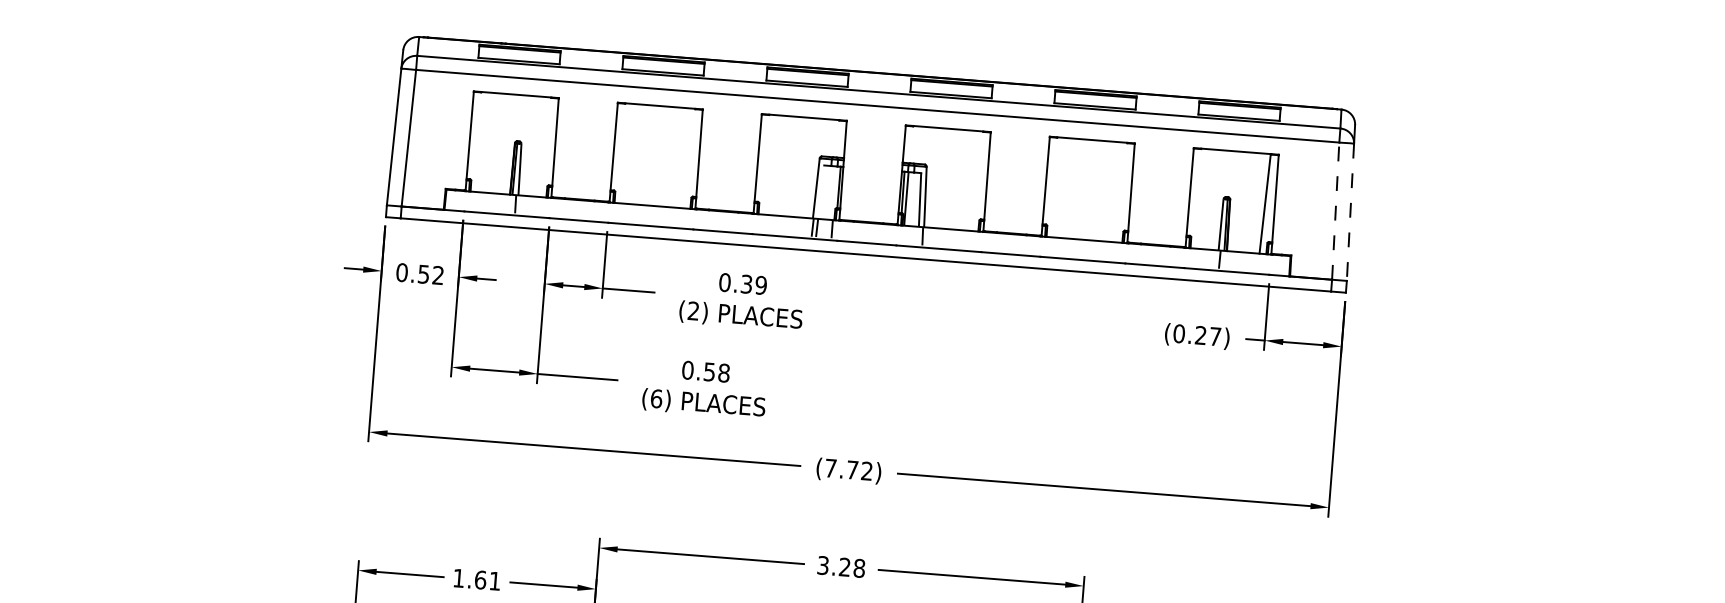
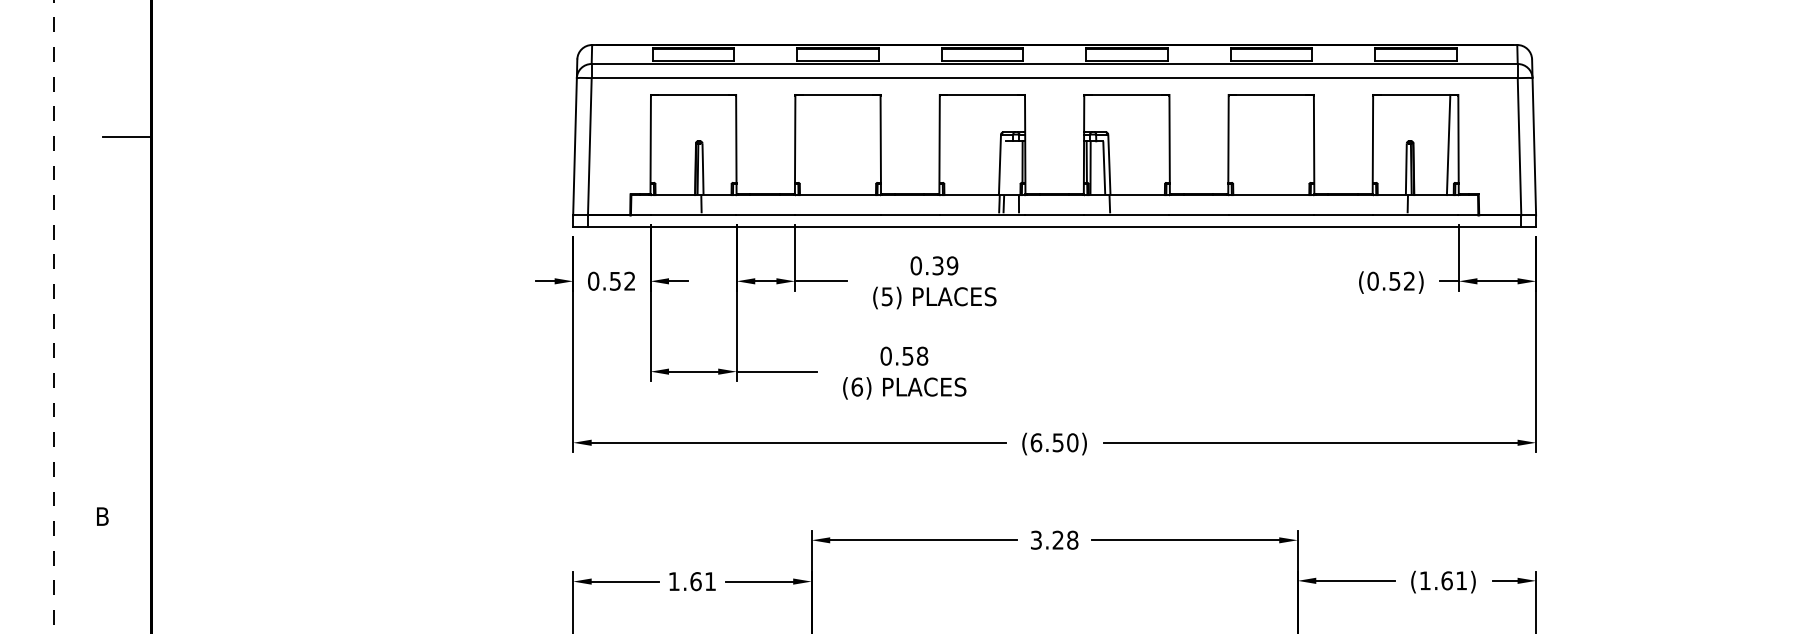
line: (1335, 210) -> (1519, 146), dashed -> solid
line: (1350, 212) -> (1534, 146), dashed -> solid
text: (692, 310) -> (886, 296), (2) -> (5)
text: (1207, 335) -> (1401, 280), (0.27) -> (0.52)
text: (848, 469) -> (1054, 442), (7.72) -> (6.50)

